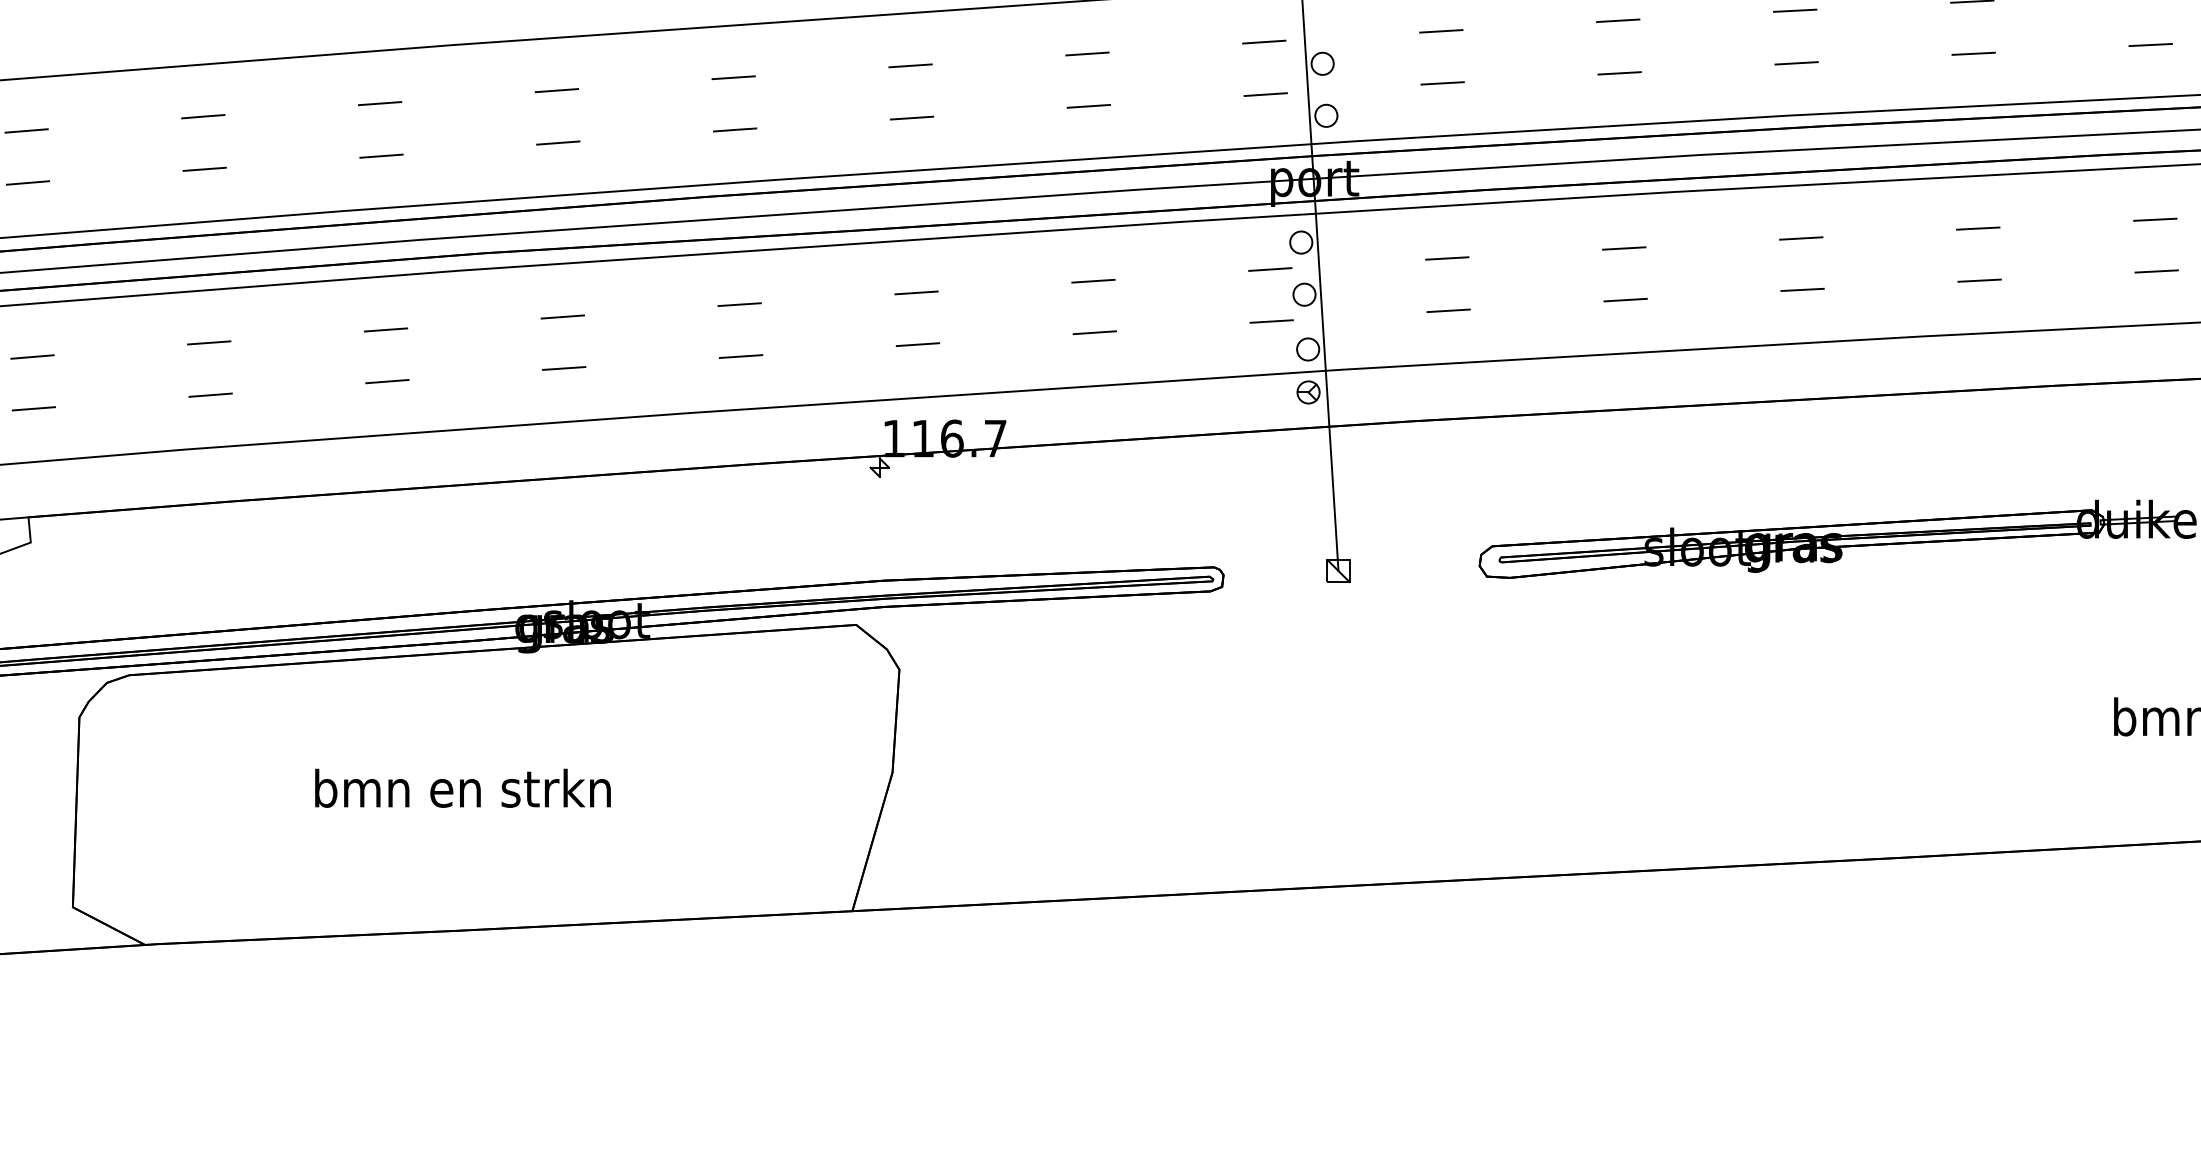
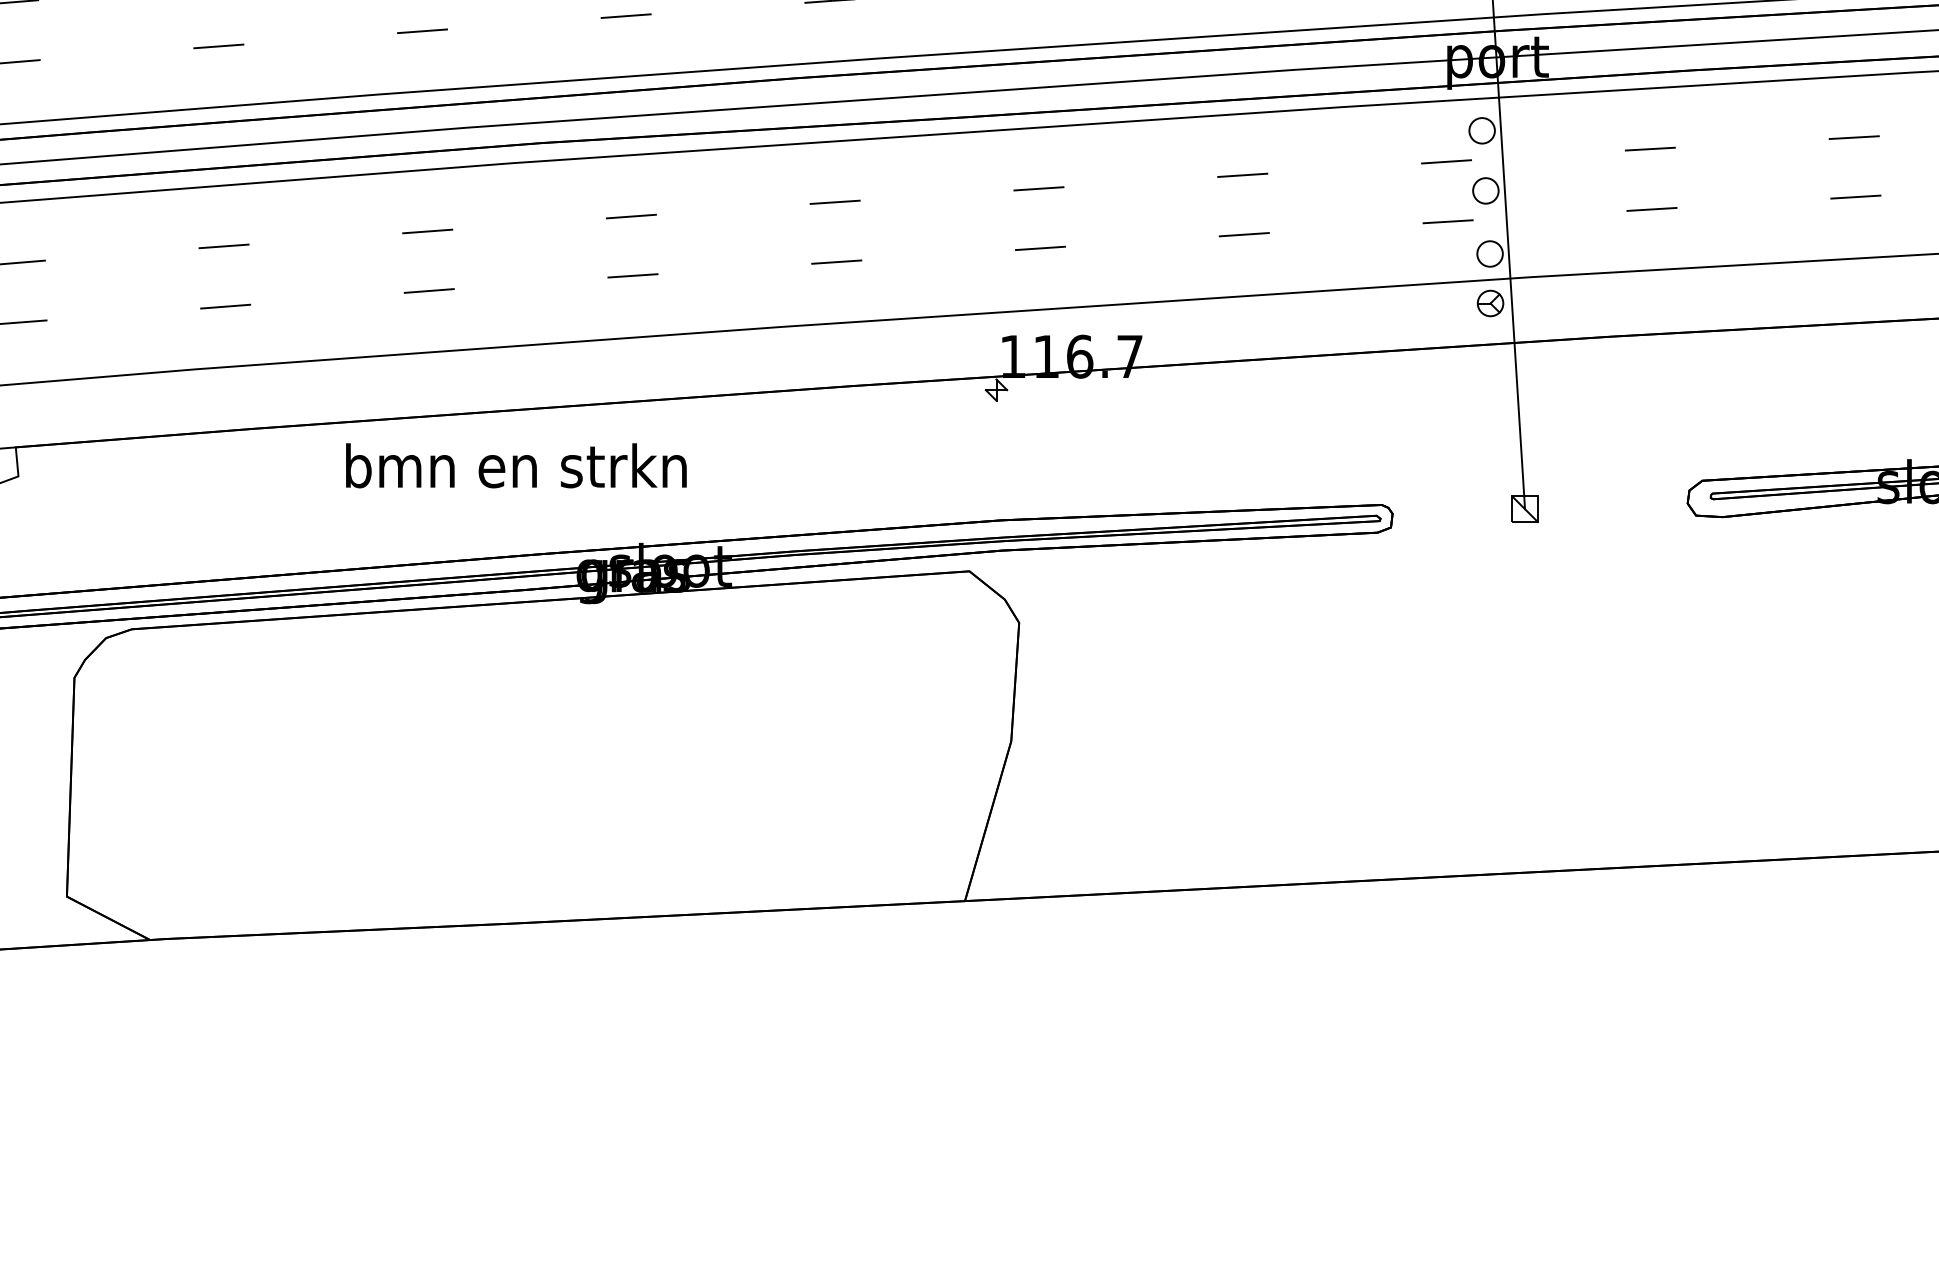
text: (462, 787) -> (515, 464), moved

